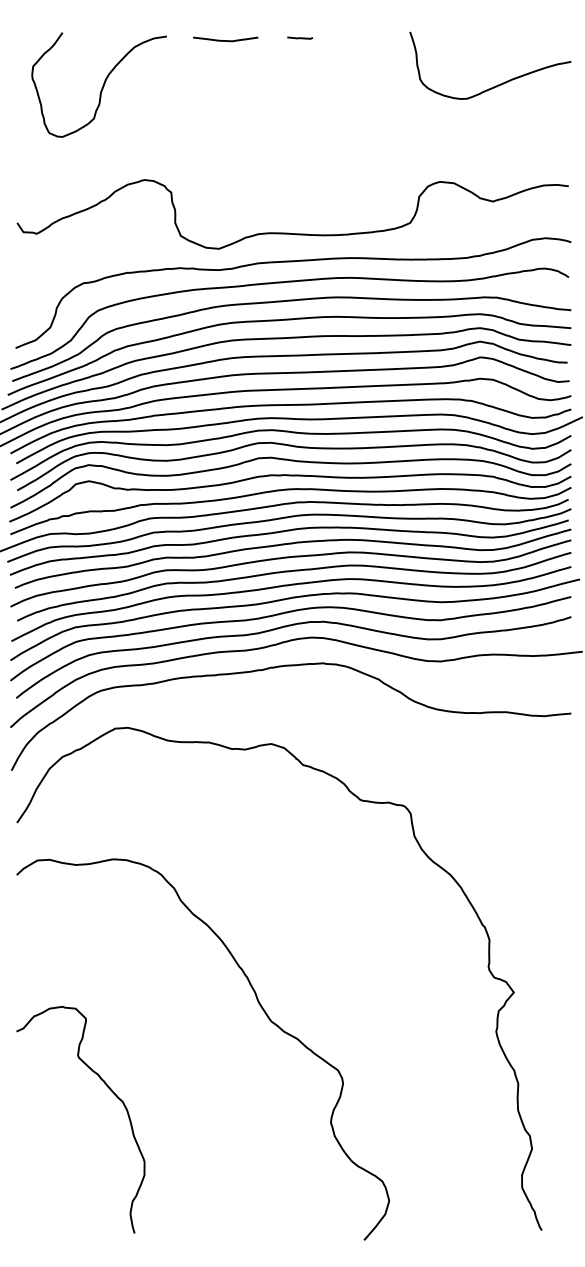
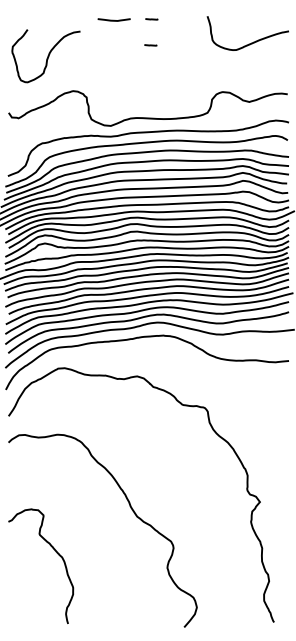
curve: (101, 85) -> (47, 56), moved
line: (297, 89) -> (150, 45), added

